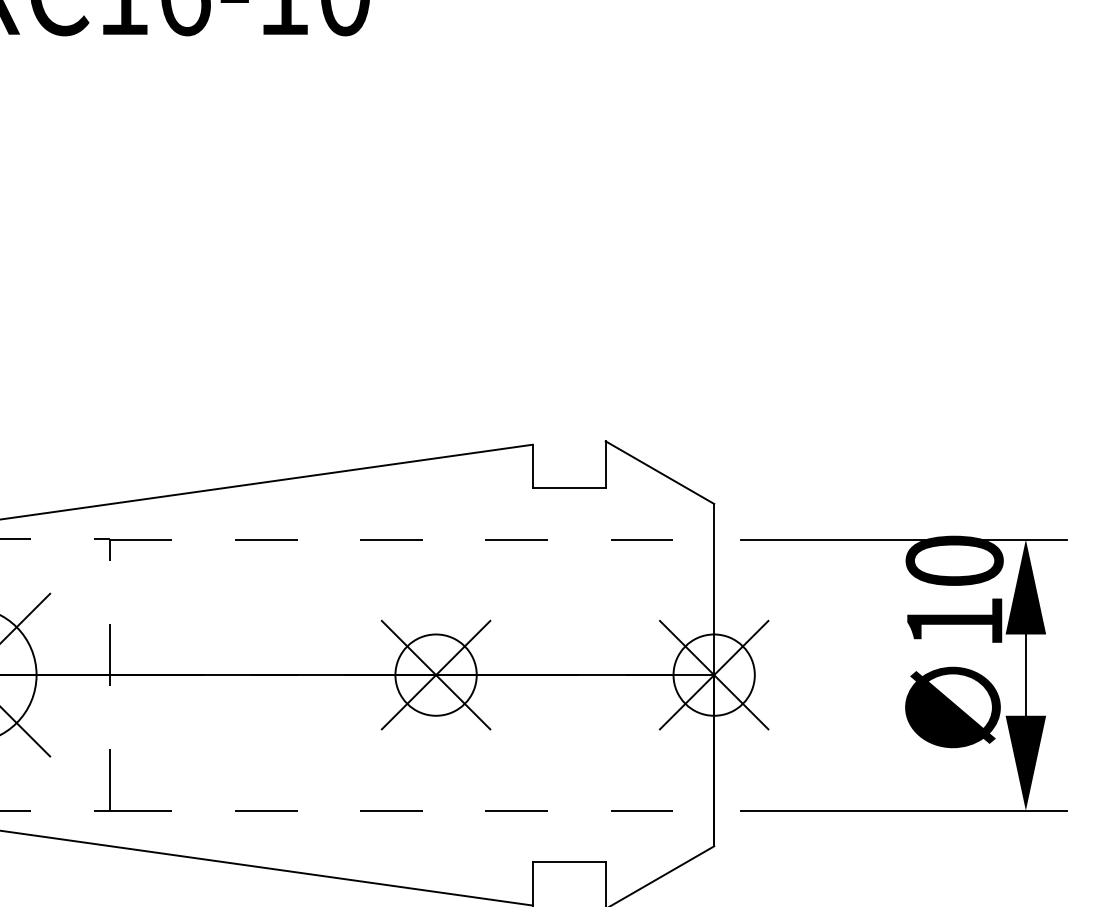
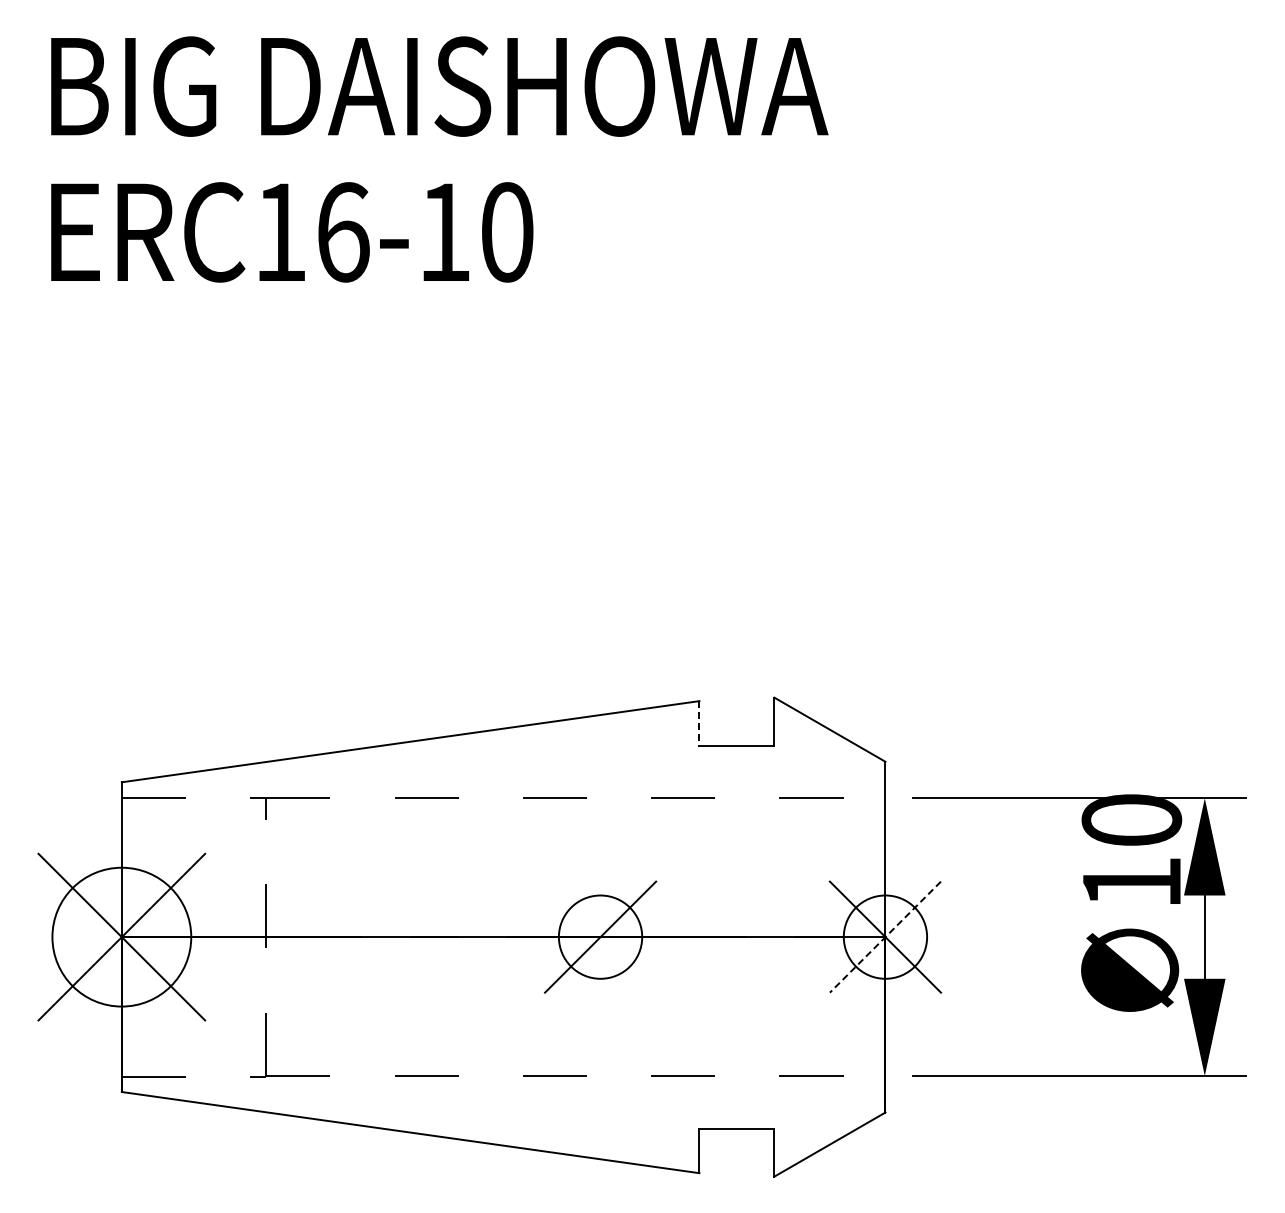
line: (532, 466) -> (699, 723), solid -> dashed
line: (436, 674) -> (600, 936), removed
line: (714, 675) -> (885, 937), solid -> dashed

